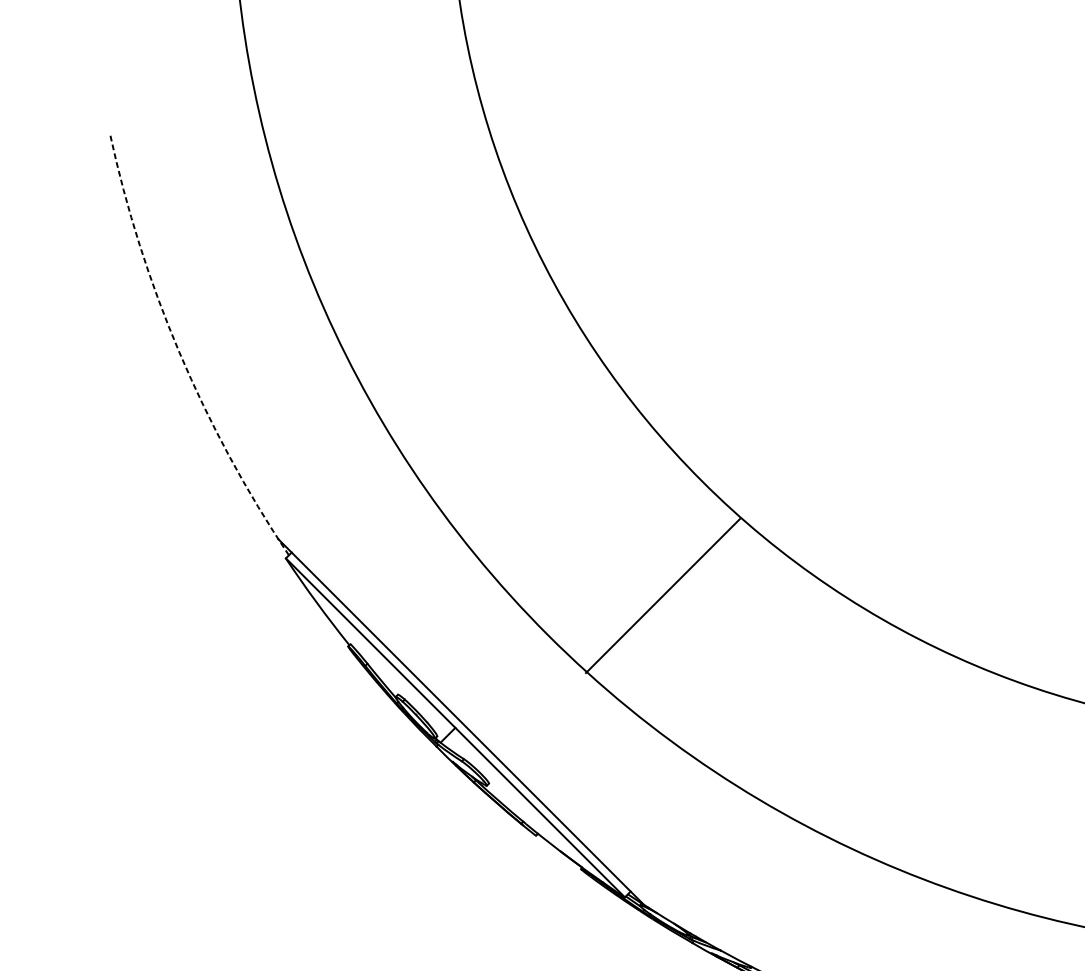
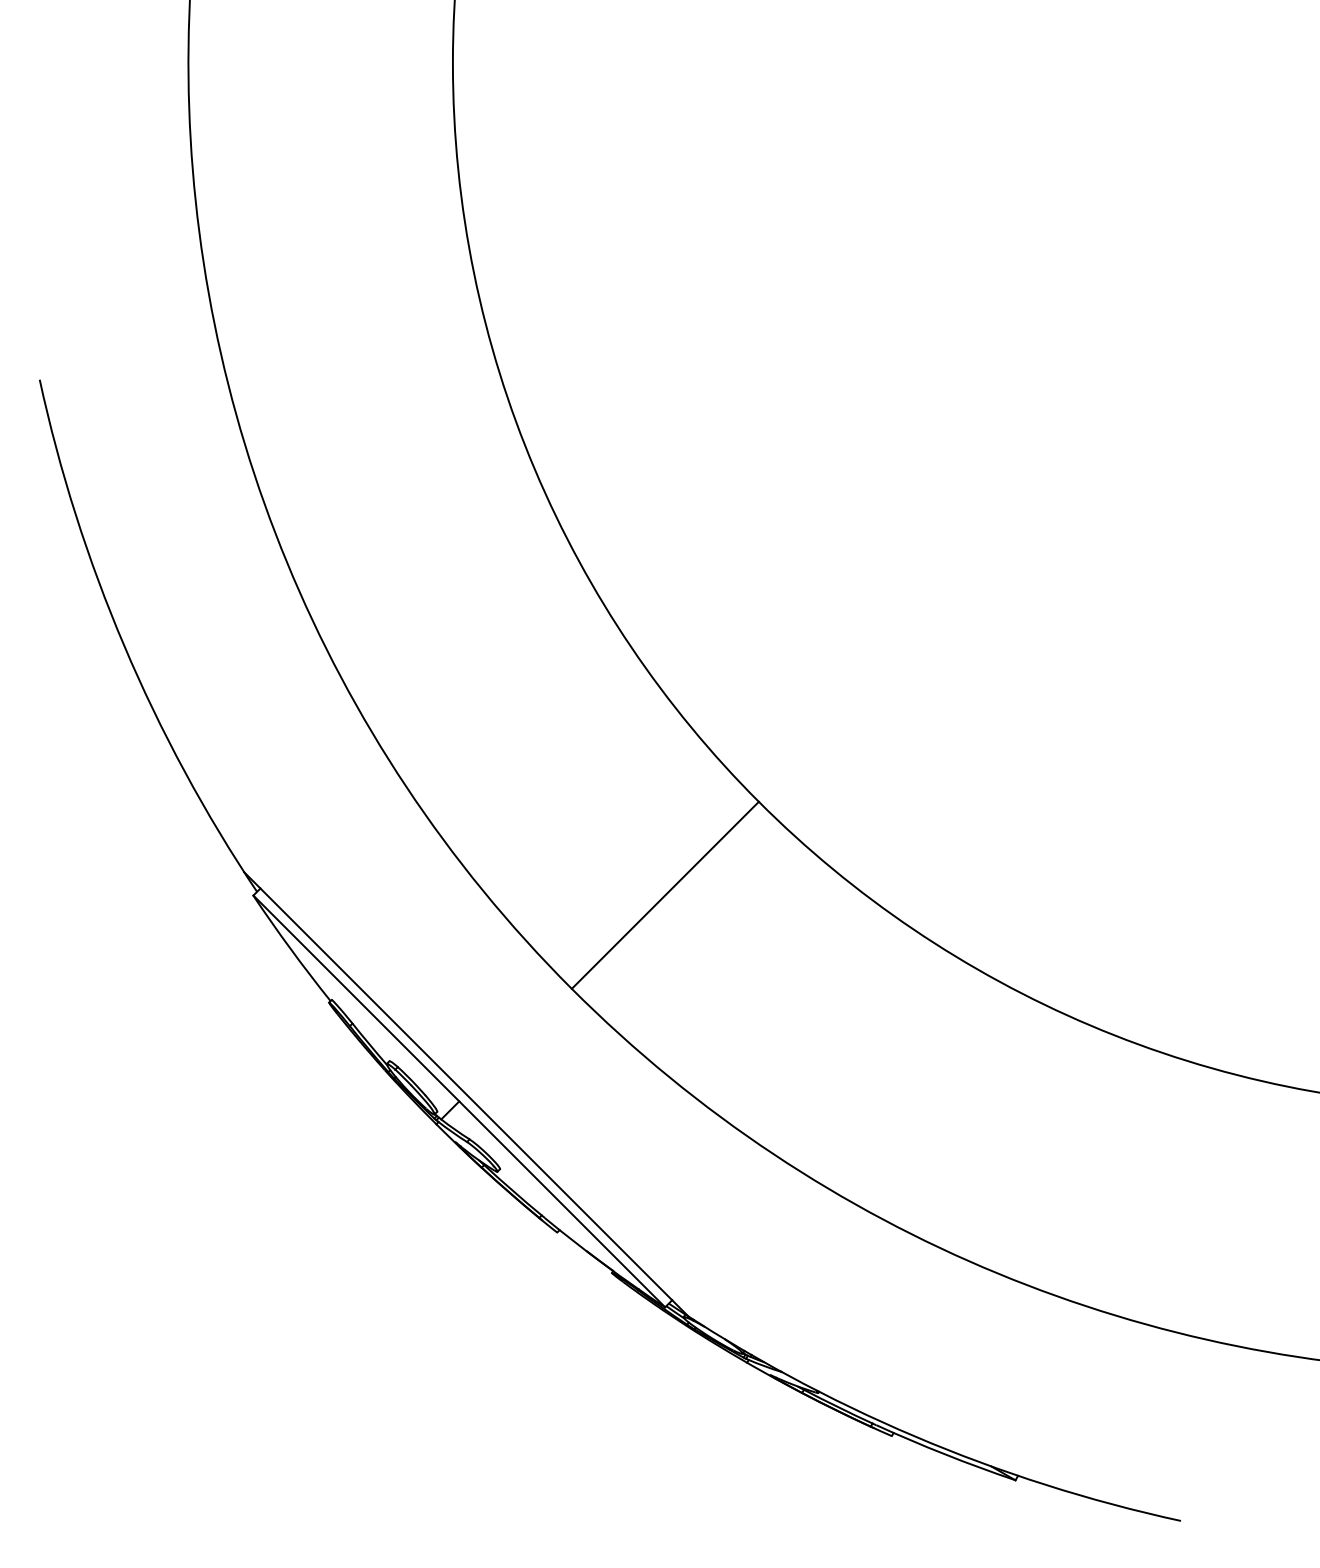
arc: (179, 353) -> (124, 646), dashed -> solid
line: (662, 595) -> (664, 894), moved

